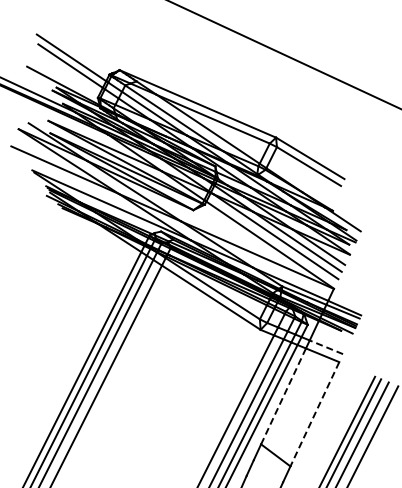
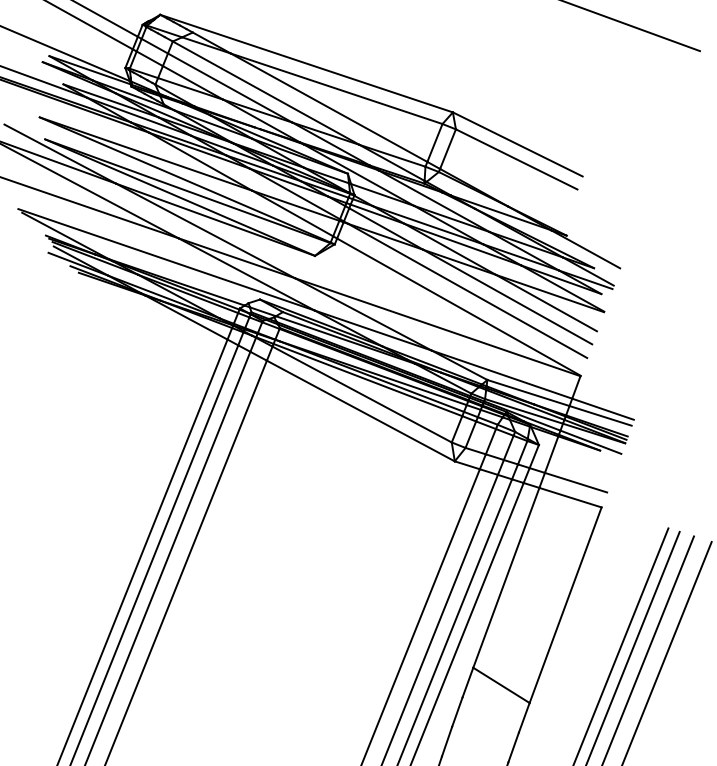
line: (325, 347) -> (574, 483), dashed -> solid
line: (283, 396) -> (506, 578), dashed -> solid
line: (314, 414) -> (564, 605), dashed -> solid

